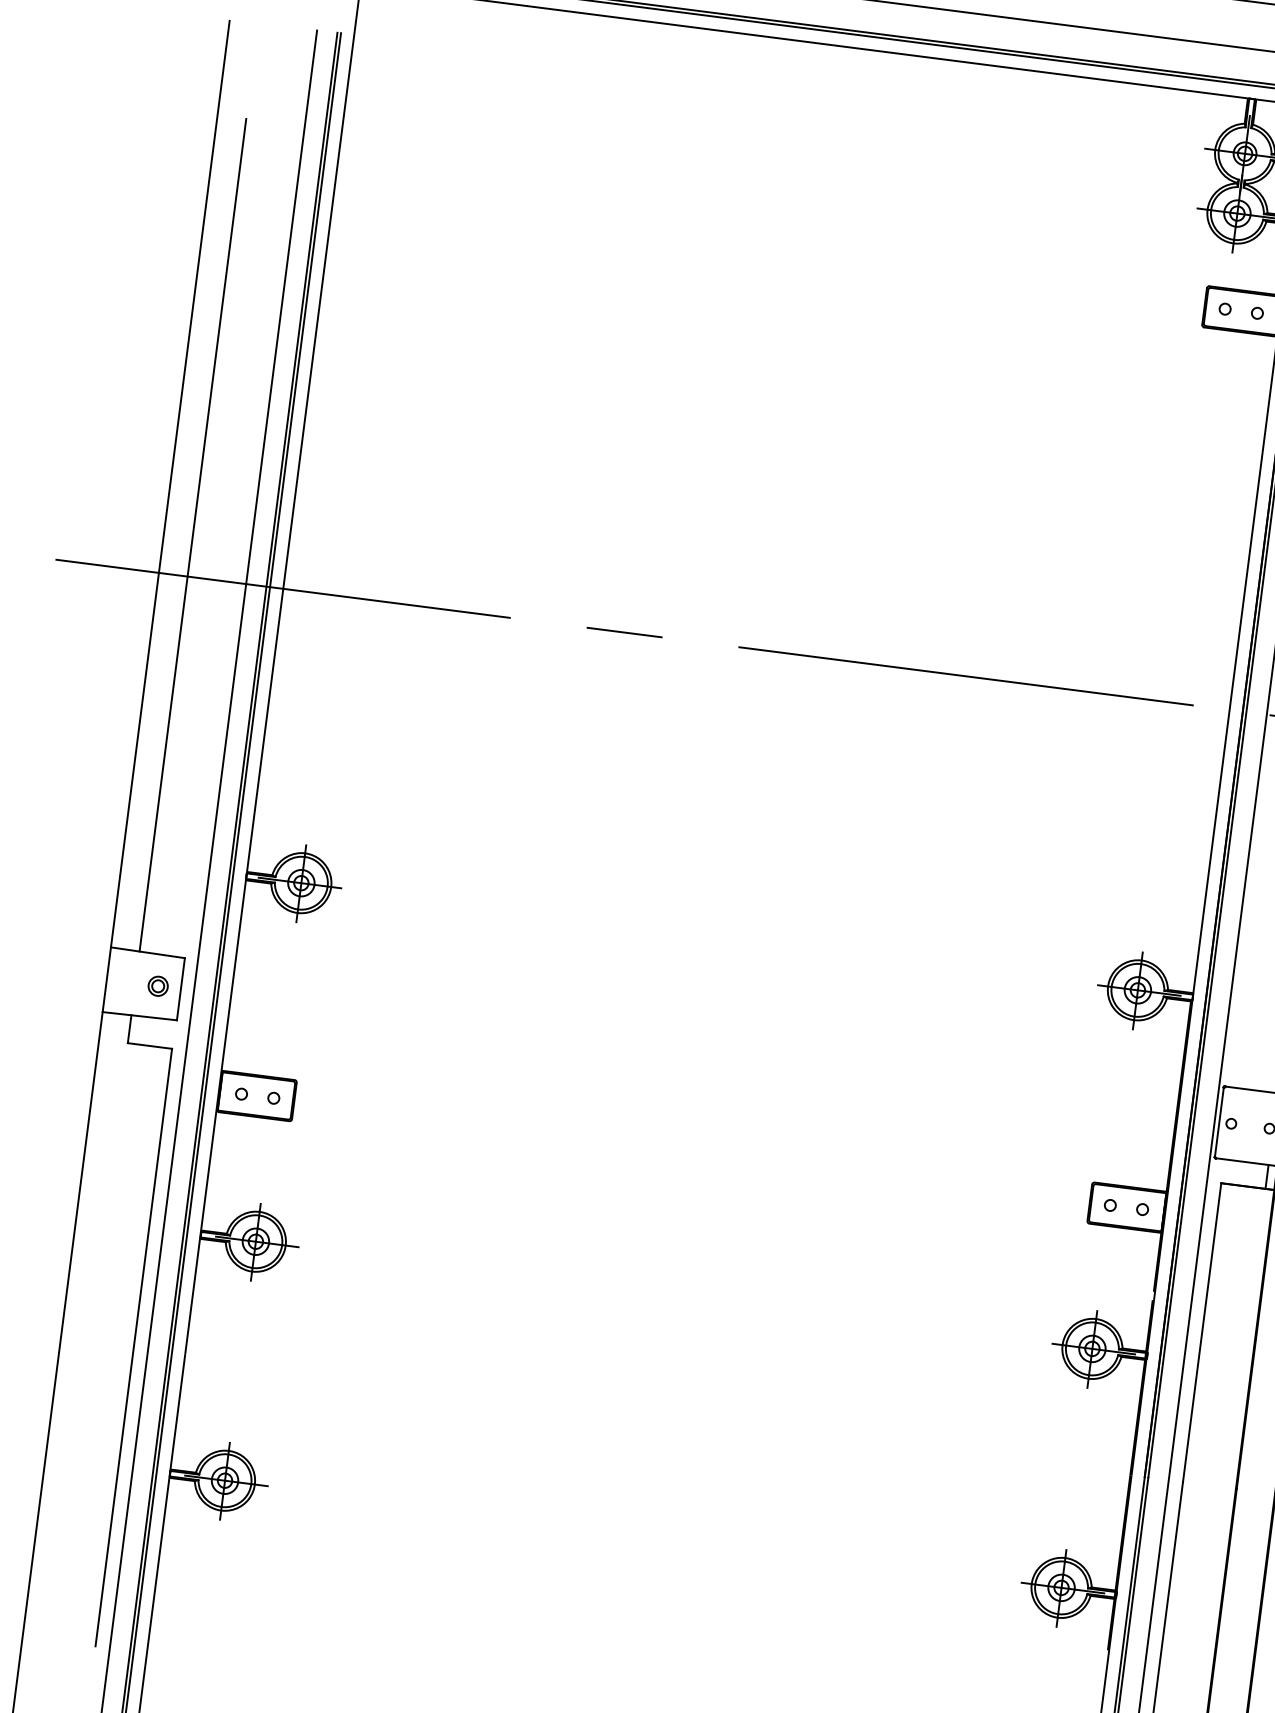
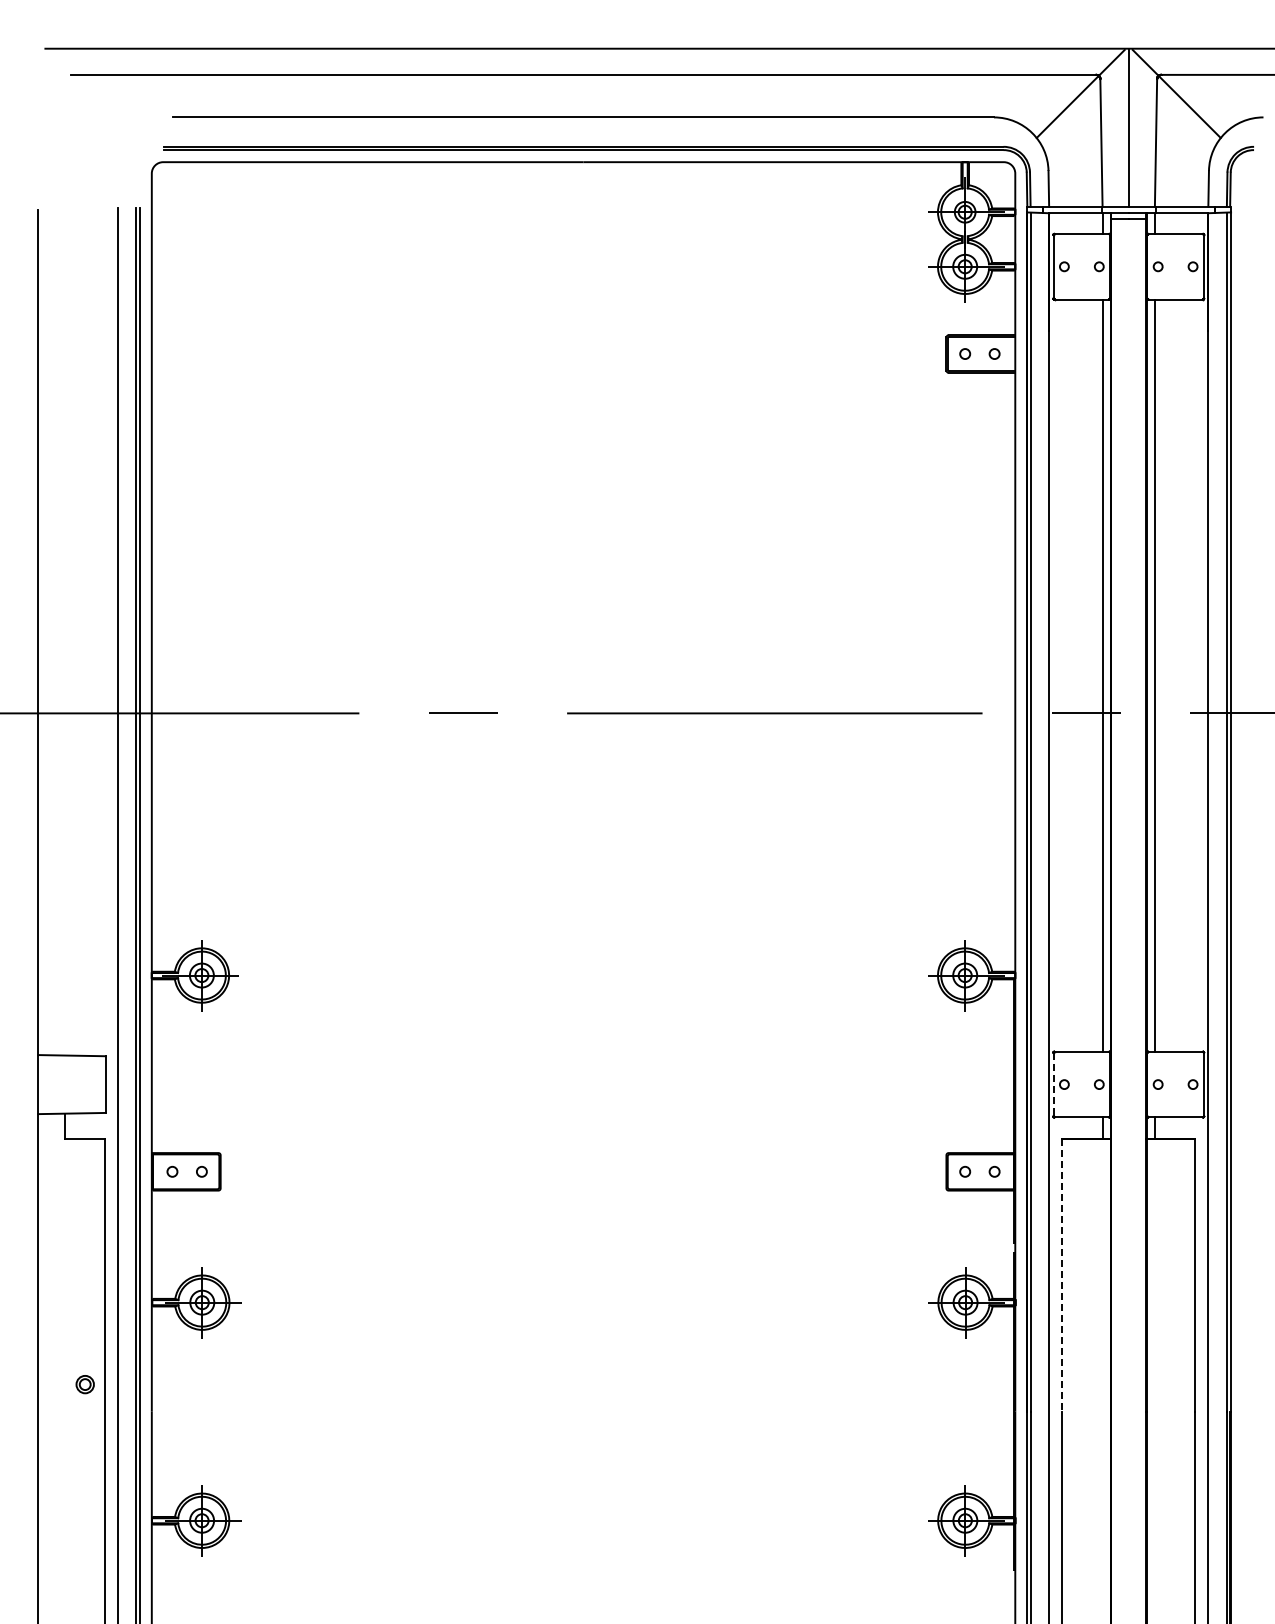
line: (192, 535) -> (64, 675), removed
part: (157, 986) -> (84, 1384), moved
line: (1219, 1122) -> (1053, 1084), solid -> dashed
line: (1202, 1332) -> (1062, 1275), solid -> dashed

